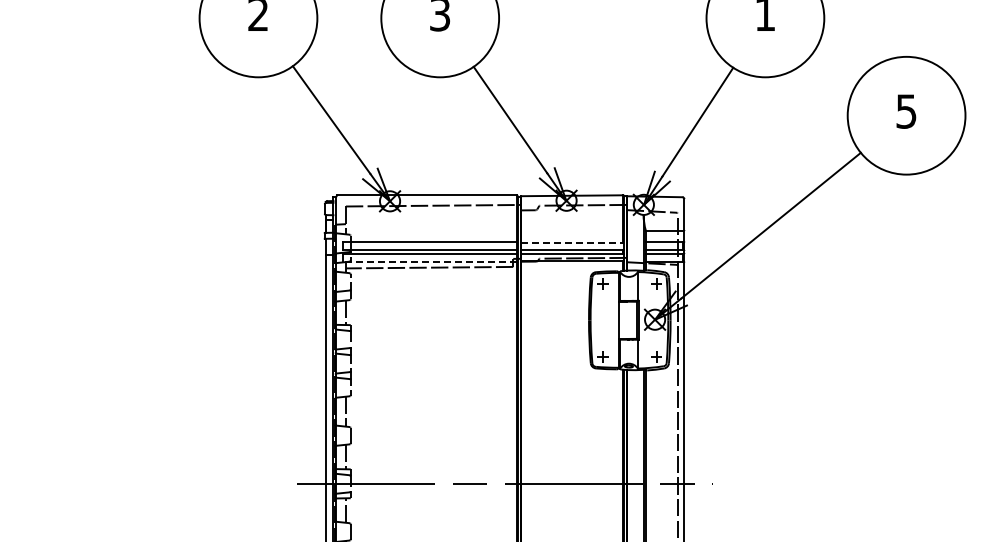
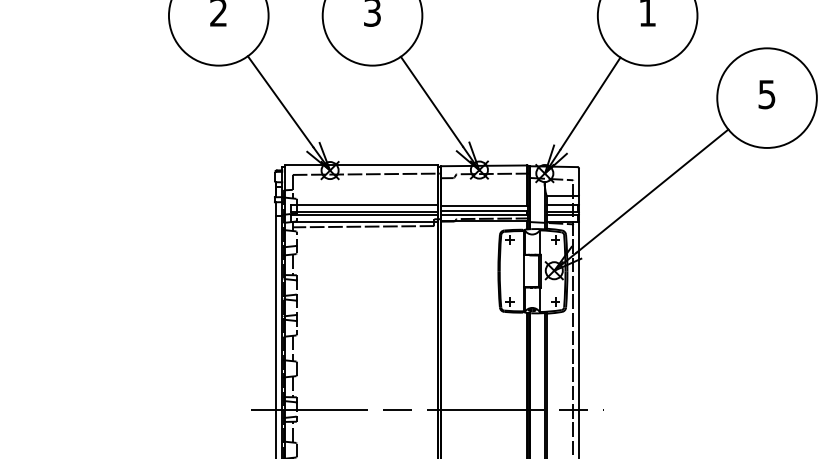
line: (572, 242) -> (484, 205), dashed -> solid
line: (430, 261) -> (364, 221), dashed -> solid

